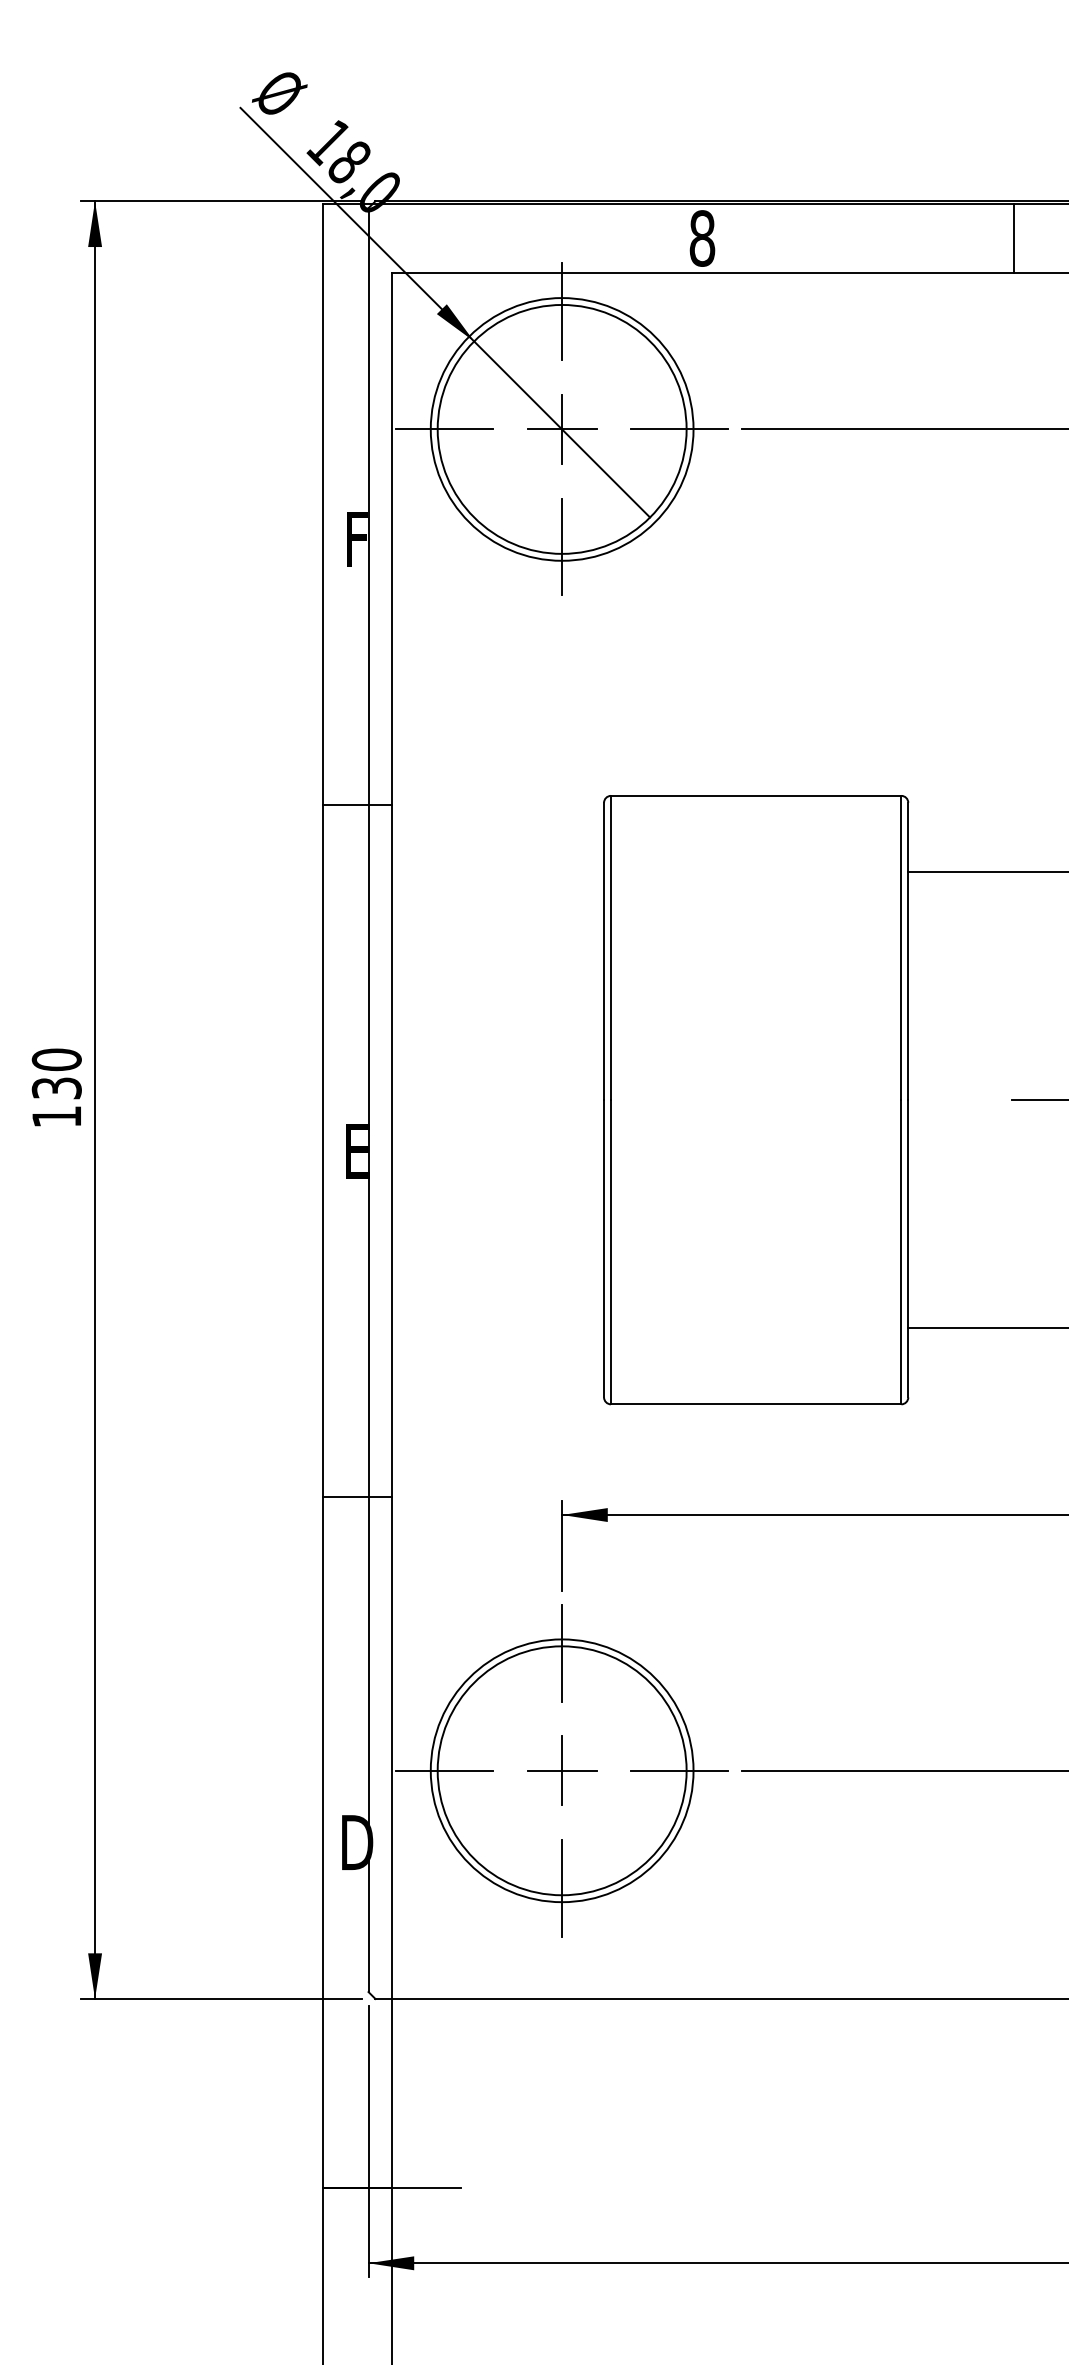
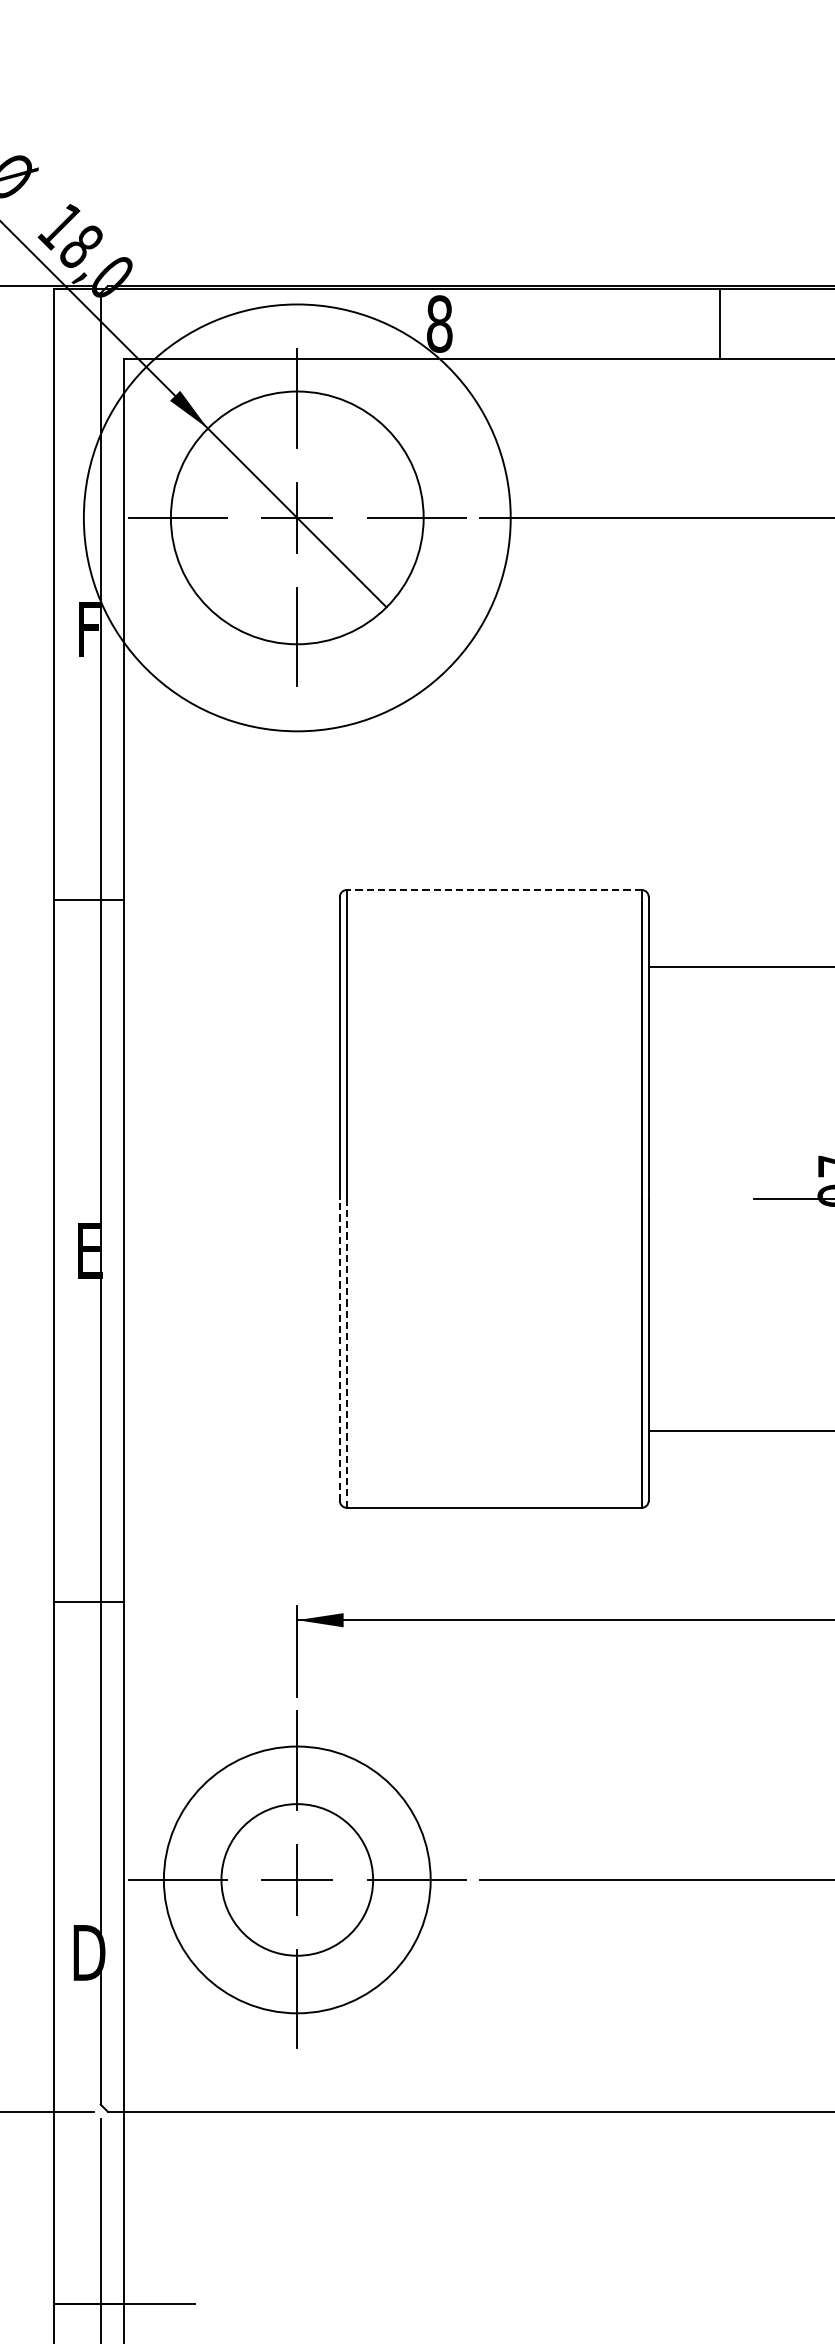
line: (1014, 237) -> (720, 323), moved
circle: (561, 429) -> (296, 517), size x1.6
line: (755, 795) -> (493, 889), solid -> dashed
line: (604, 1248) -> (340, 1349), solid -> dashed
line: (610, 1252) -> (346, 1353), solid -> dashed
circle: (561, 1770) -> (296, 1879), size x0.6

